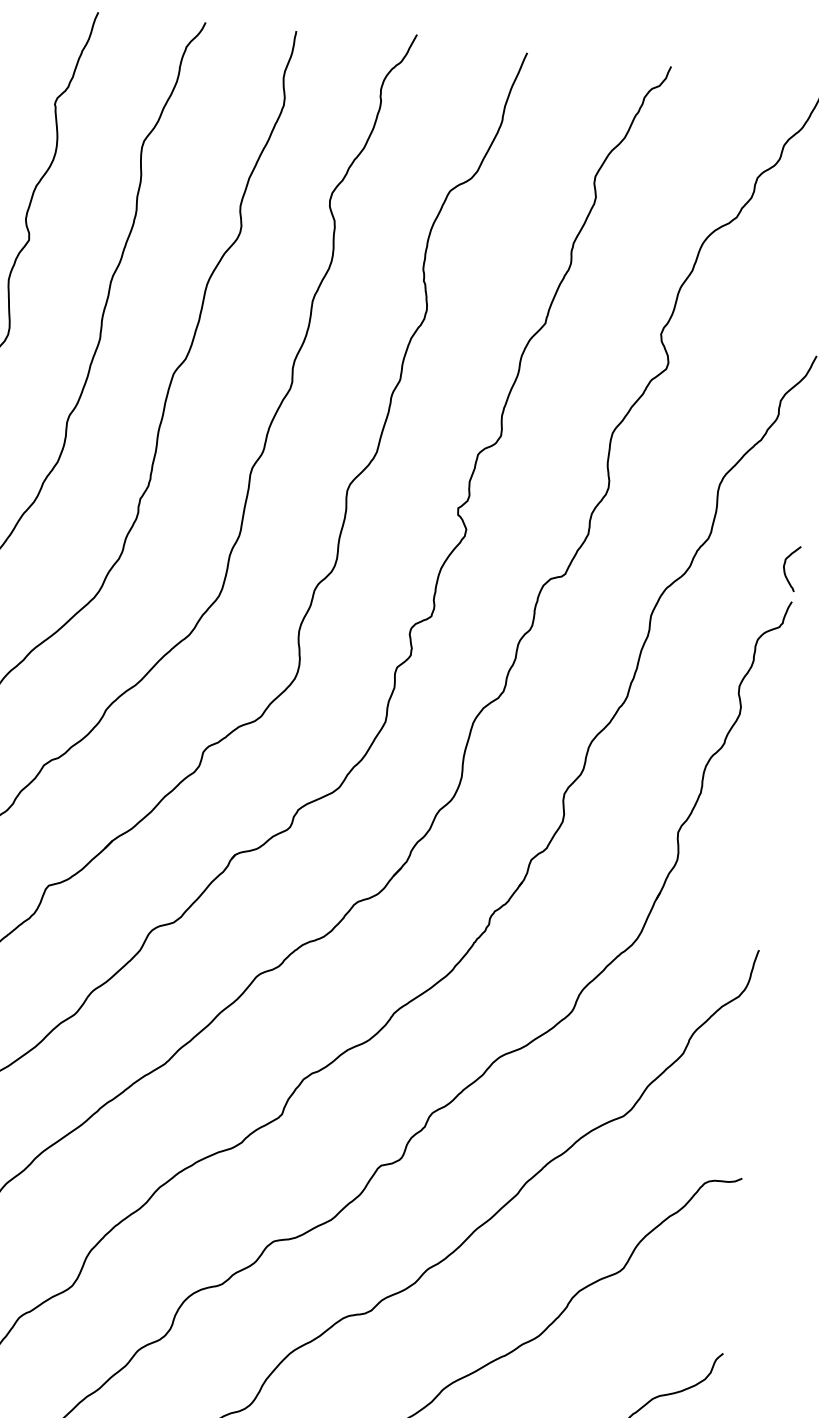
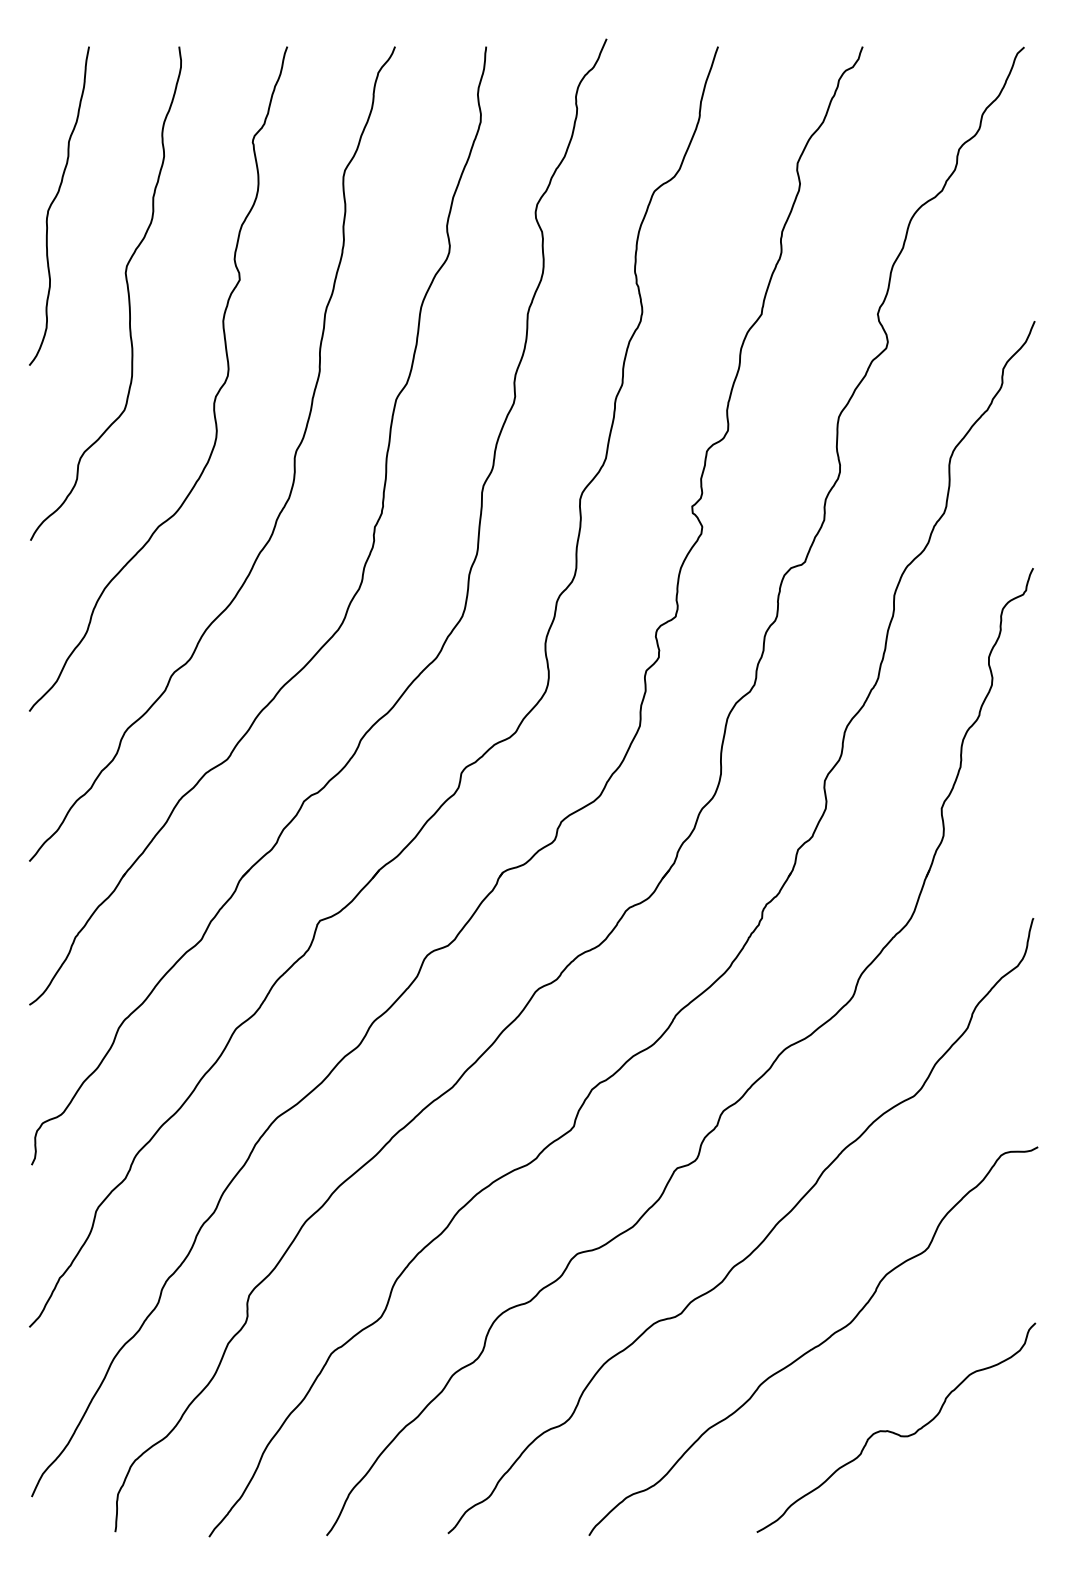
curve: (785, 568) -> (1023, 535), removed

